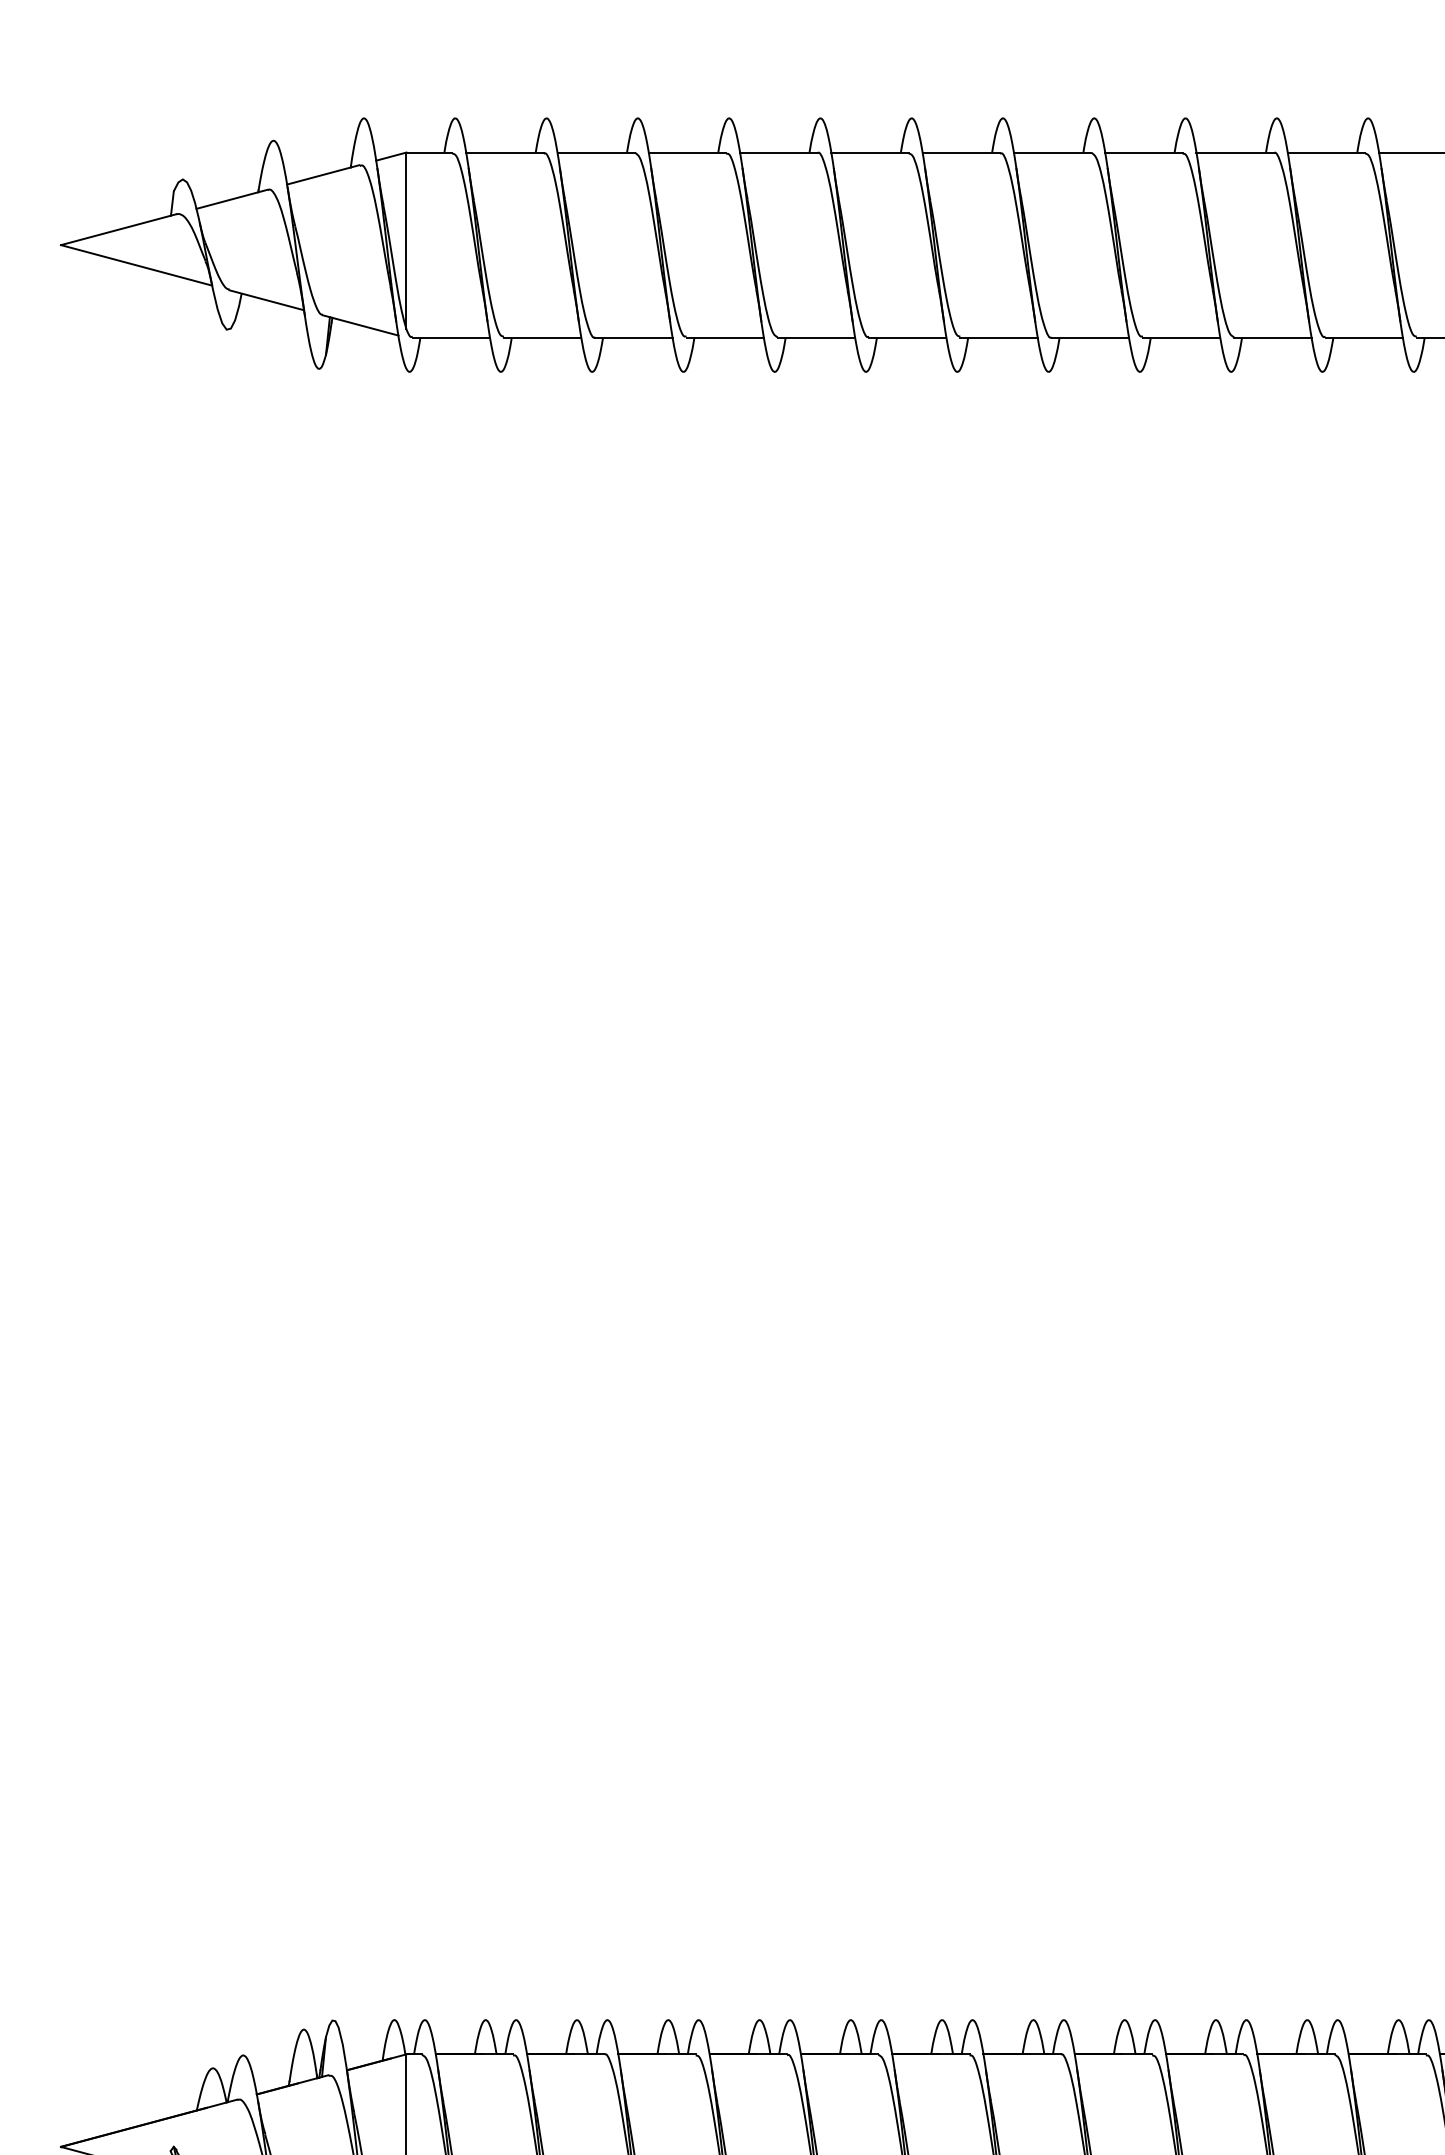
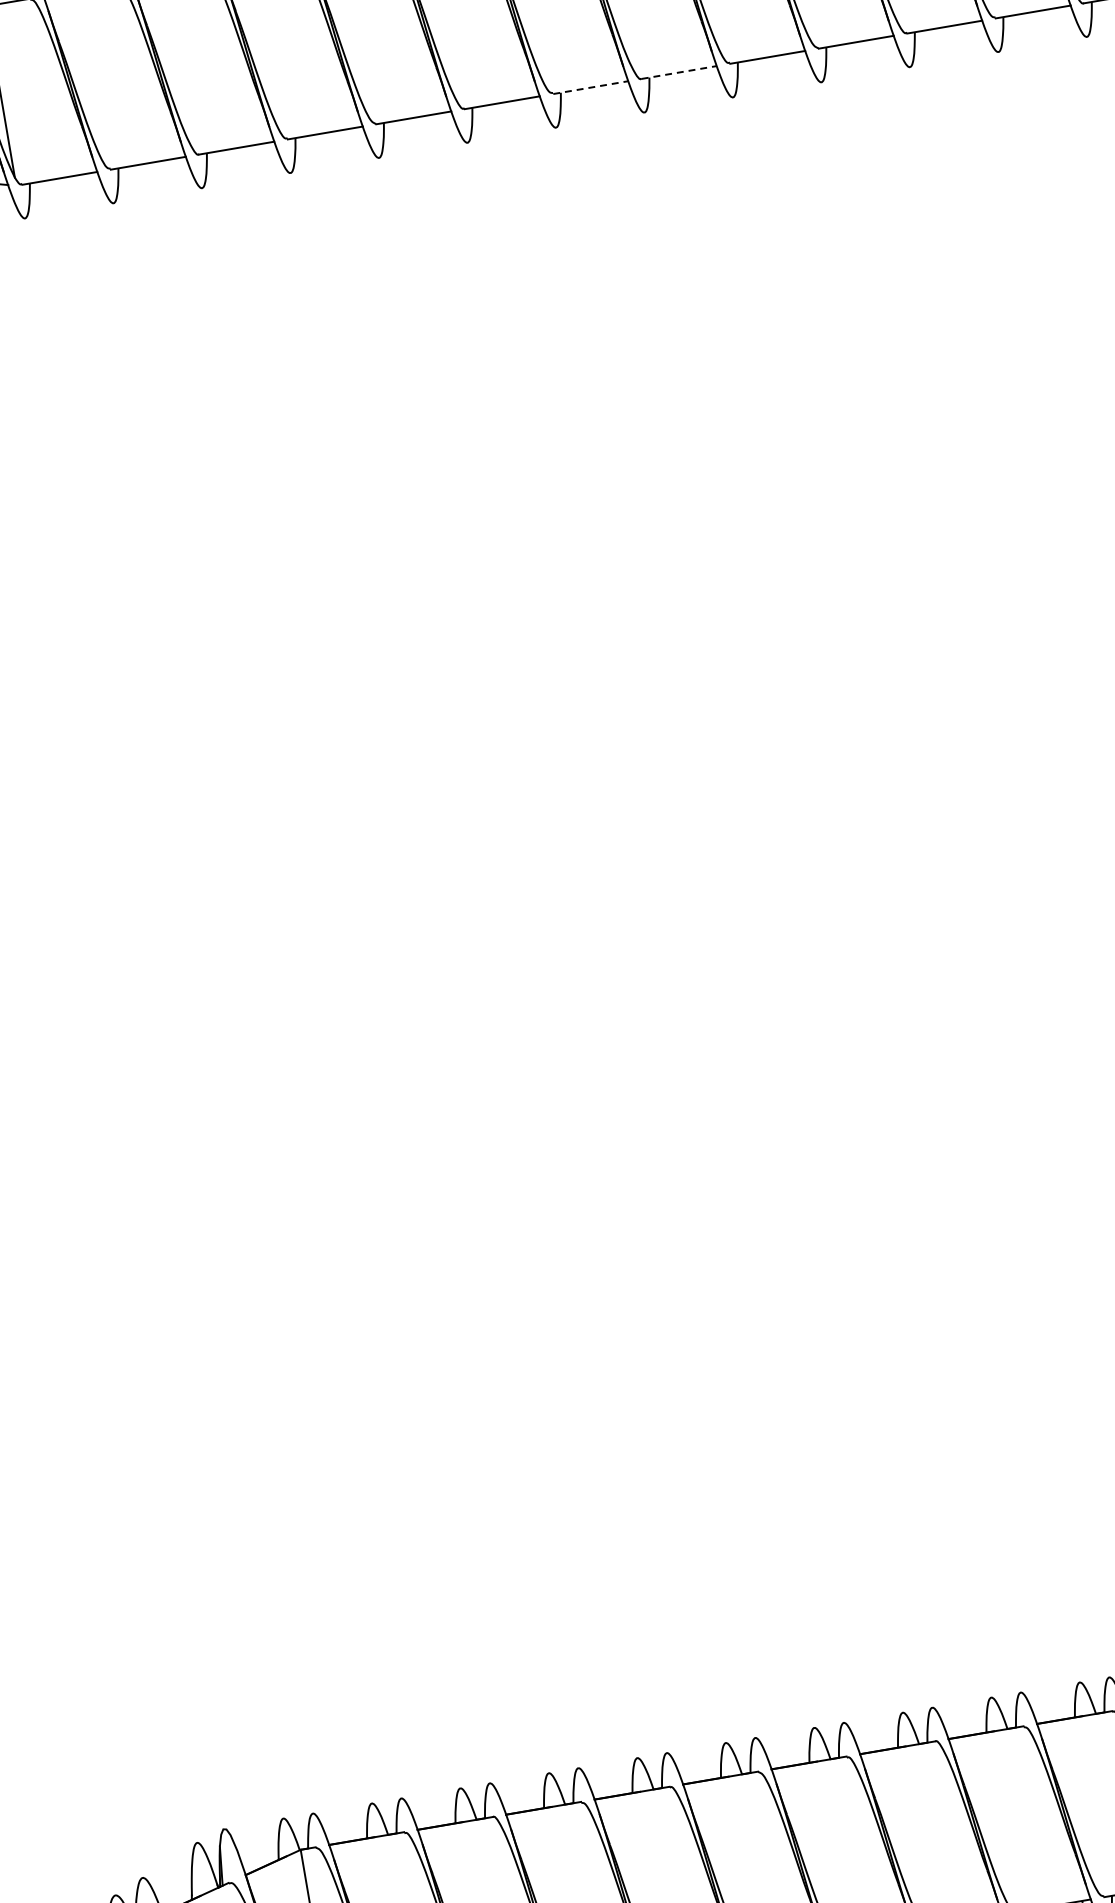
line: (999, 337) -> (591, 87), solid -> dashed
line: (1090, 337) -> (679, 72), solid -> dashed

